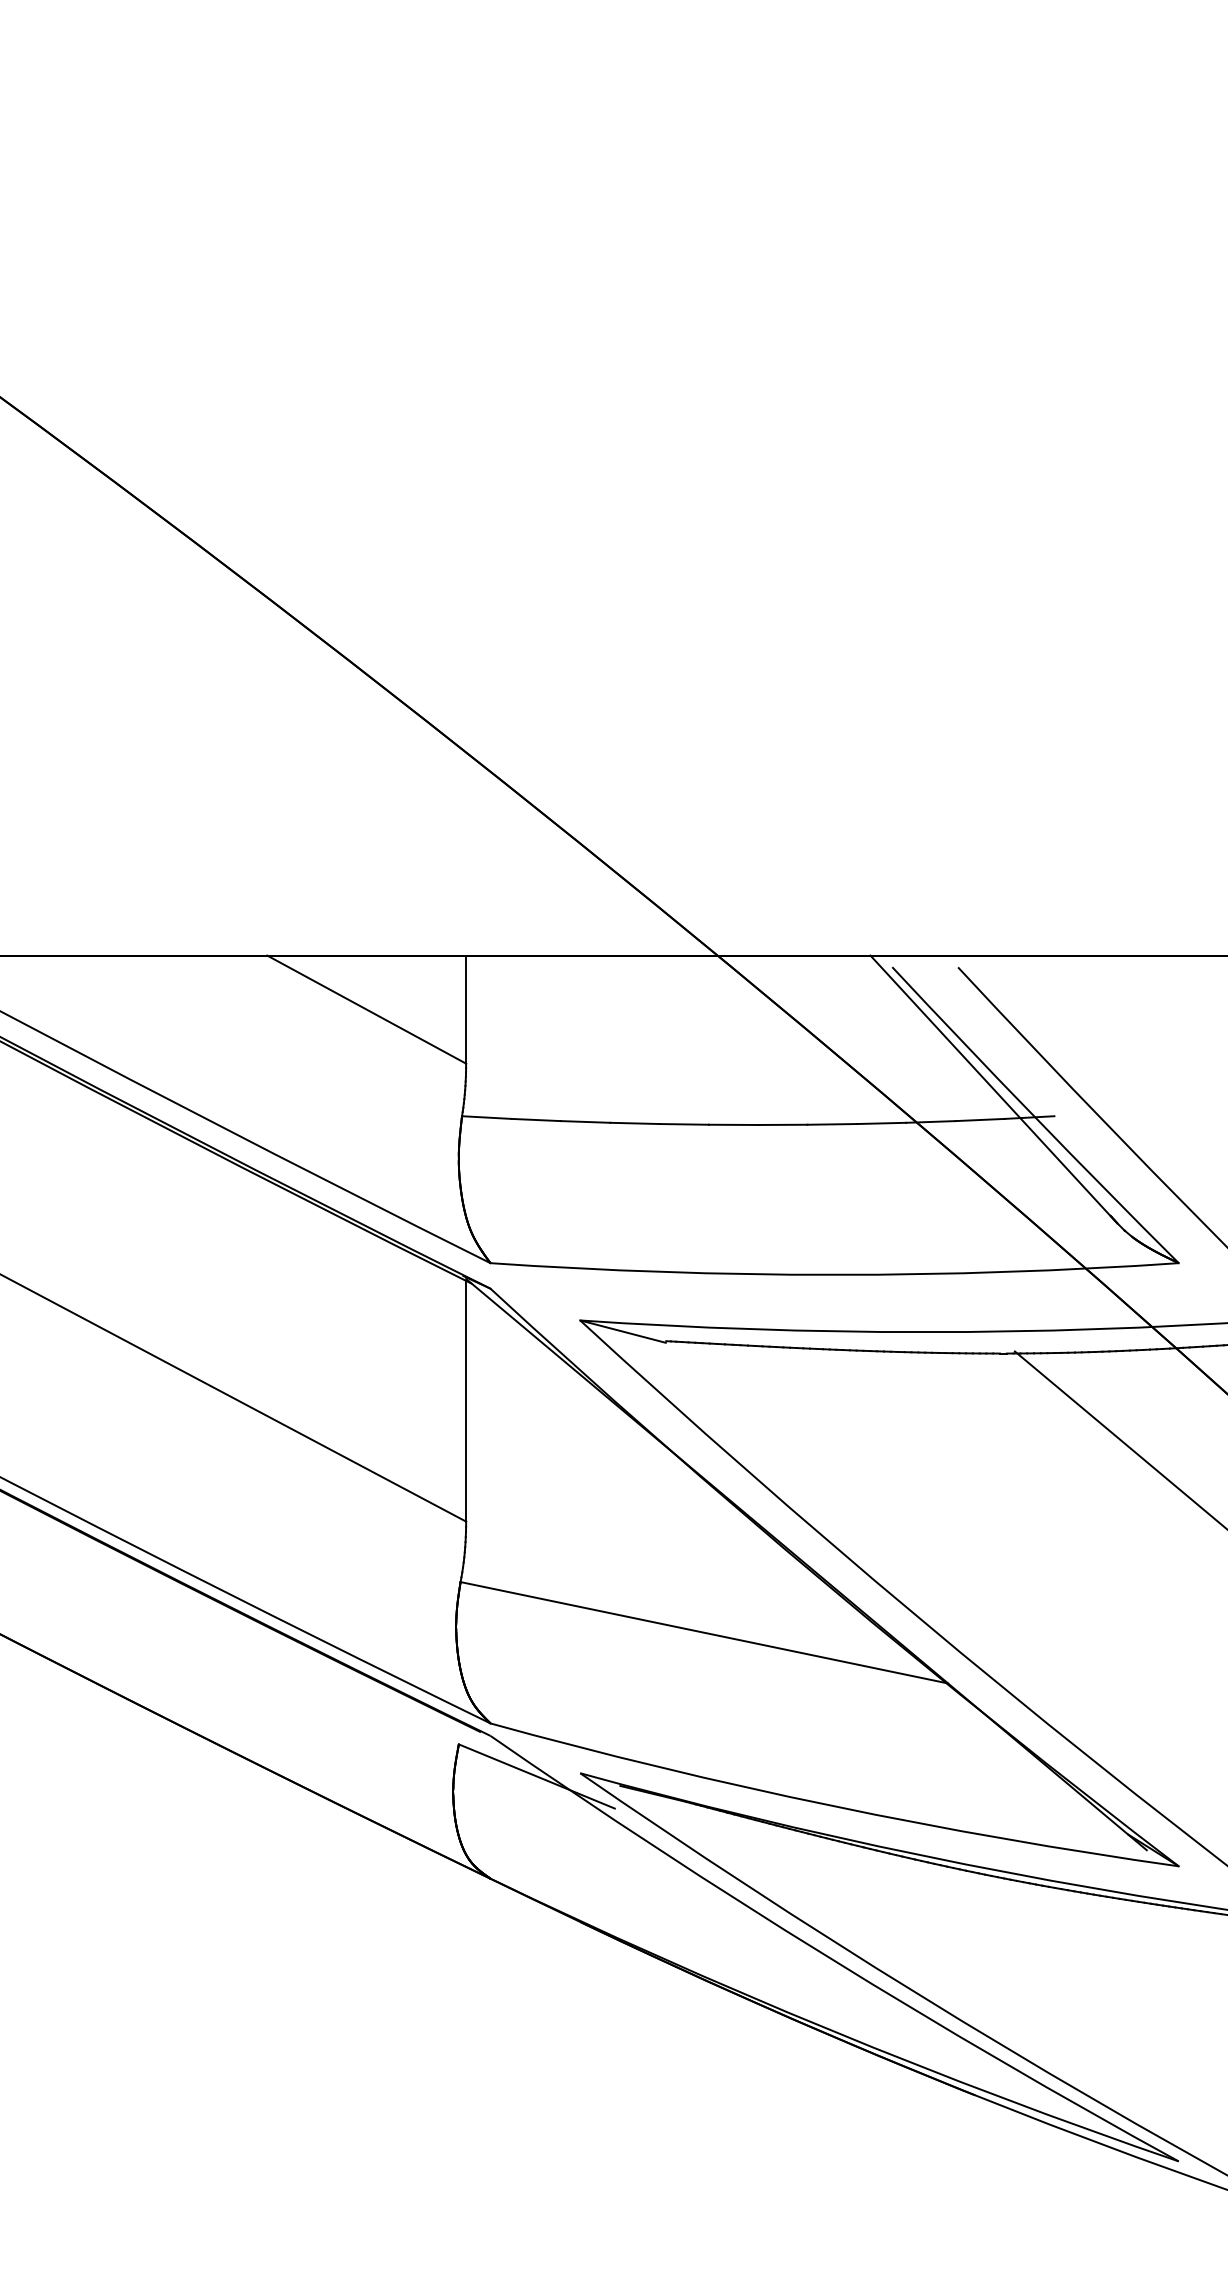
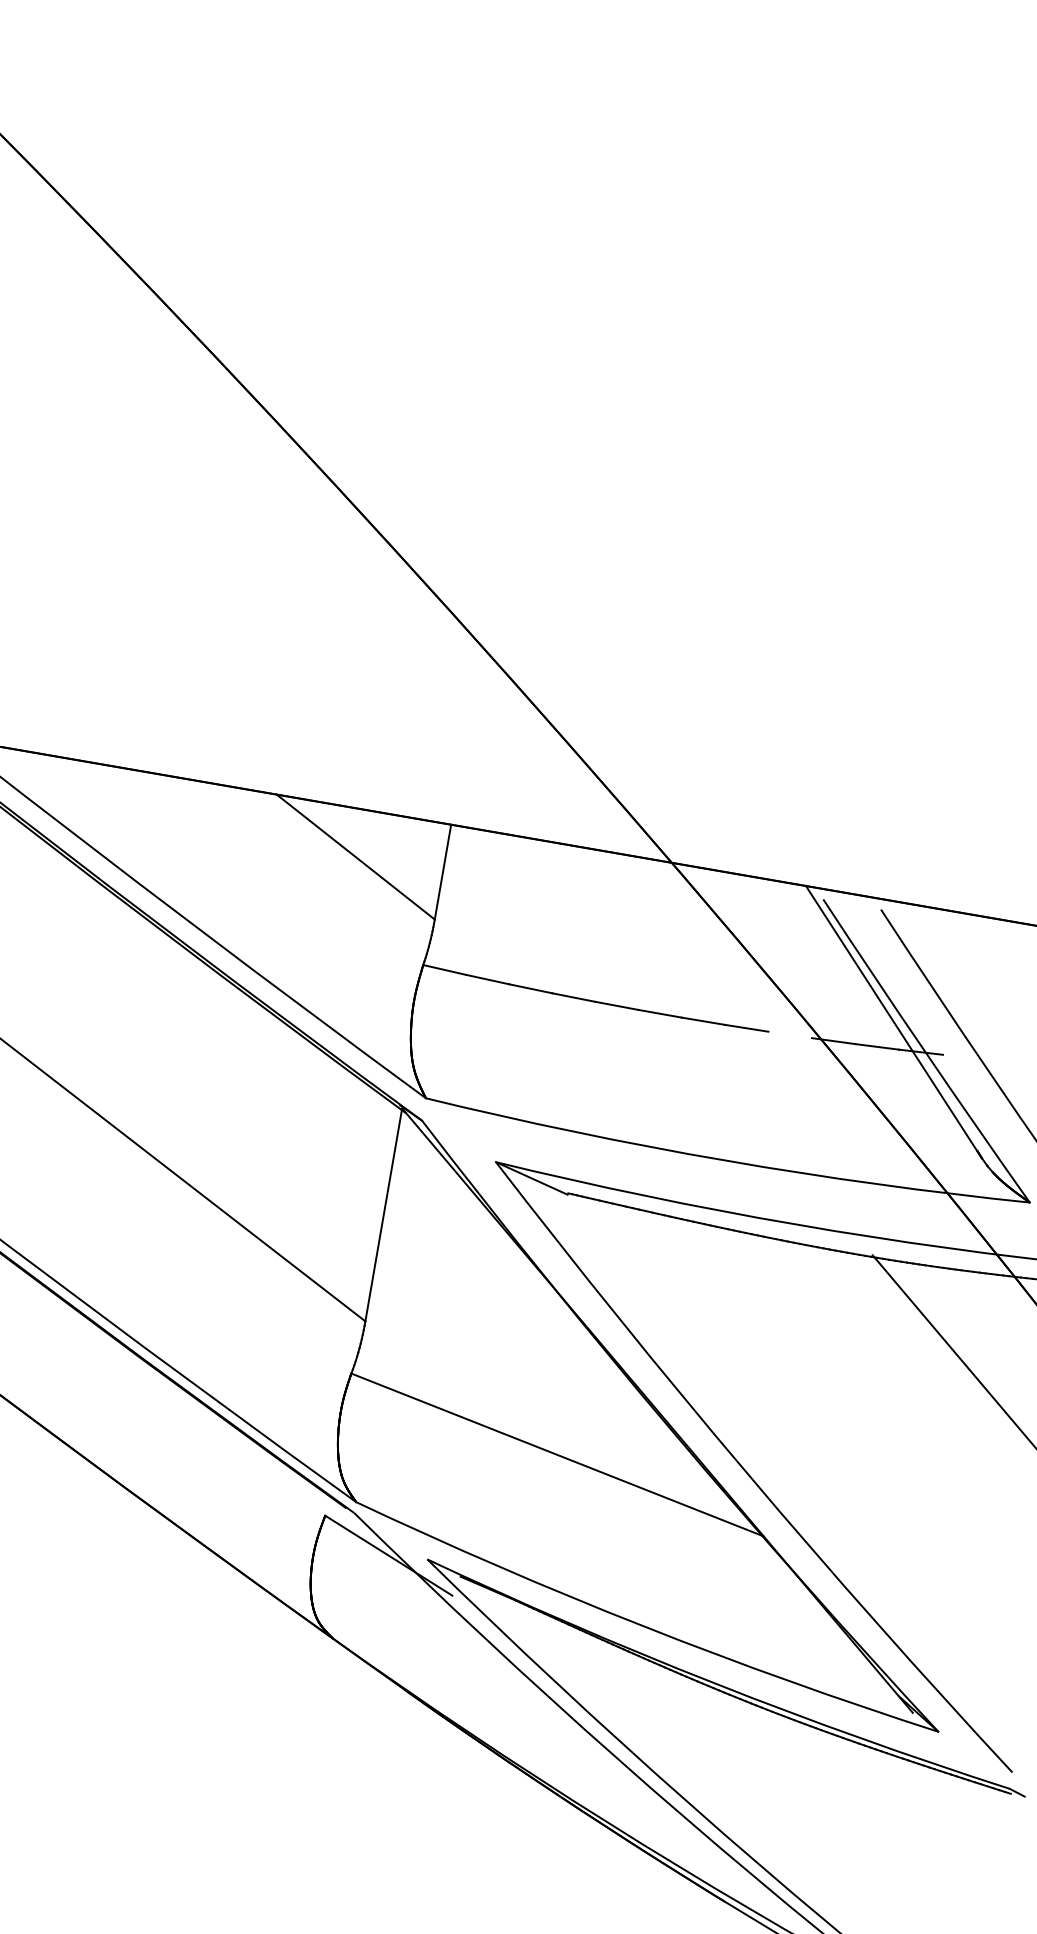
line: (881, 1123) -> (790, 1034), removed

